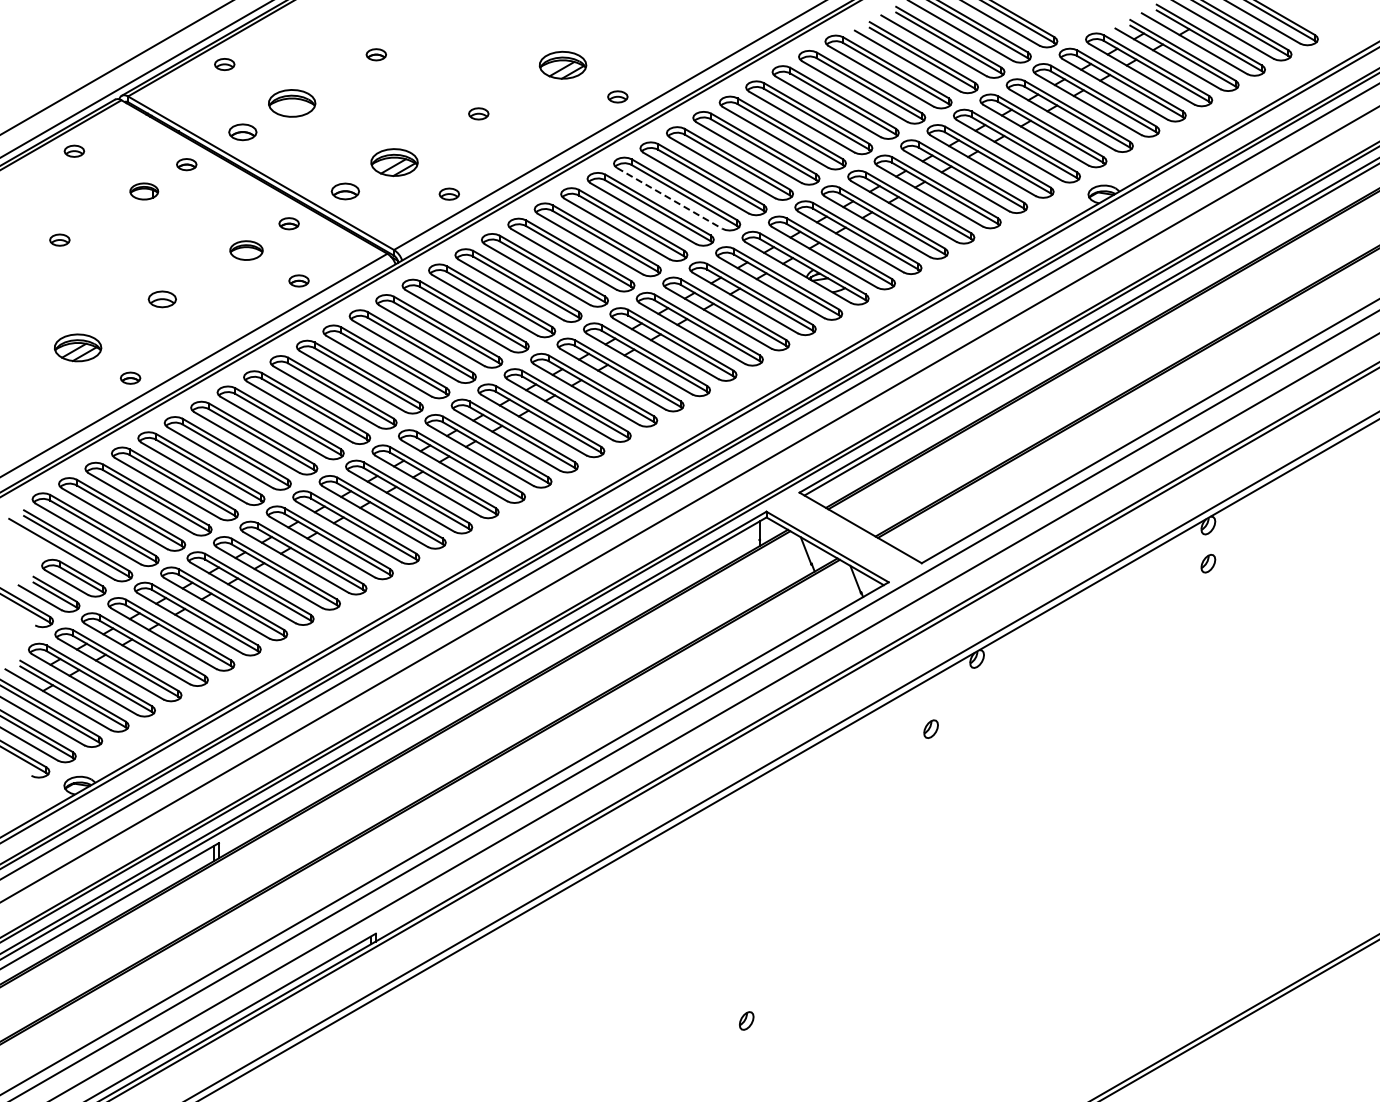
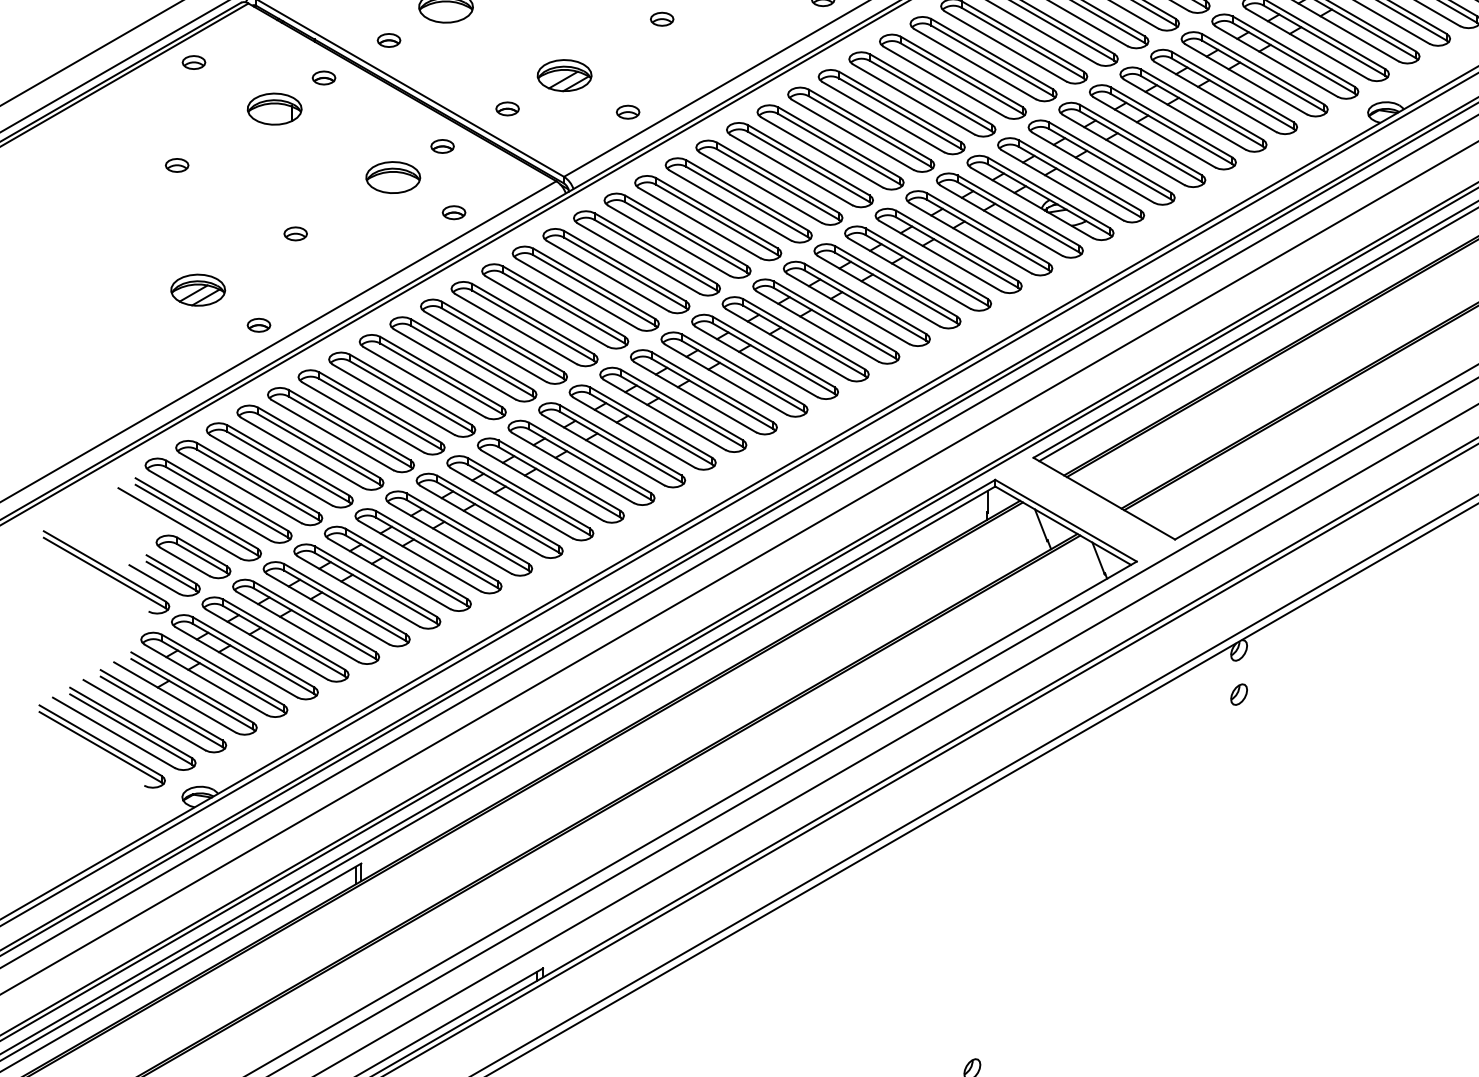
part: (242, 131) -> (388, 39), size x0.71
part: (344, 190) -> (506, 107), size x0.71
part: (144, 191) -> (275, 109), size x1.67
line: (669, 198) -> (882, 117), dashed -> solid
part: (246, 250) -> (393, 177), size x1.43
part: (161, 298) -> (294, 233), size x0.71
part: (930, 728) -> (1238, 693), moved

